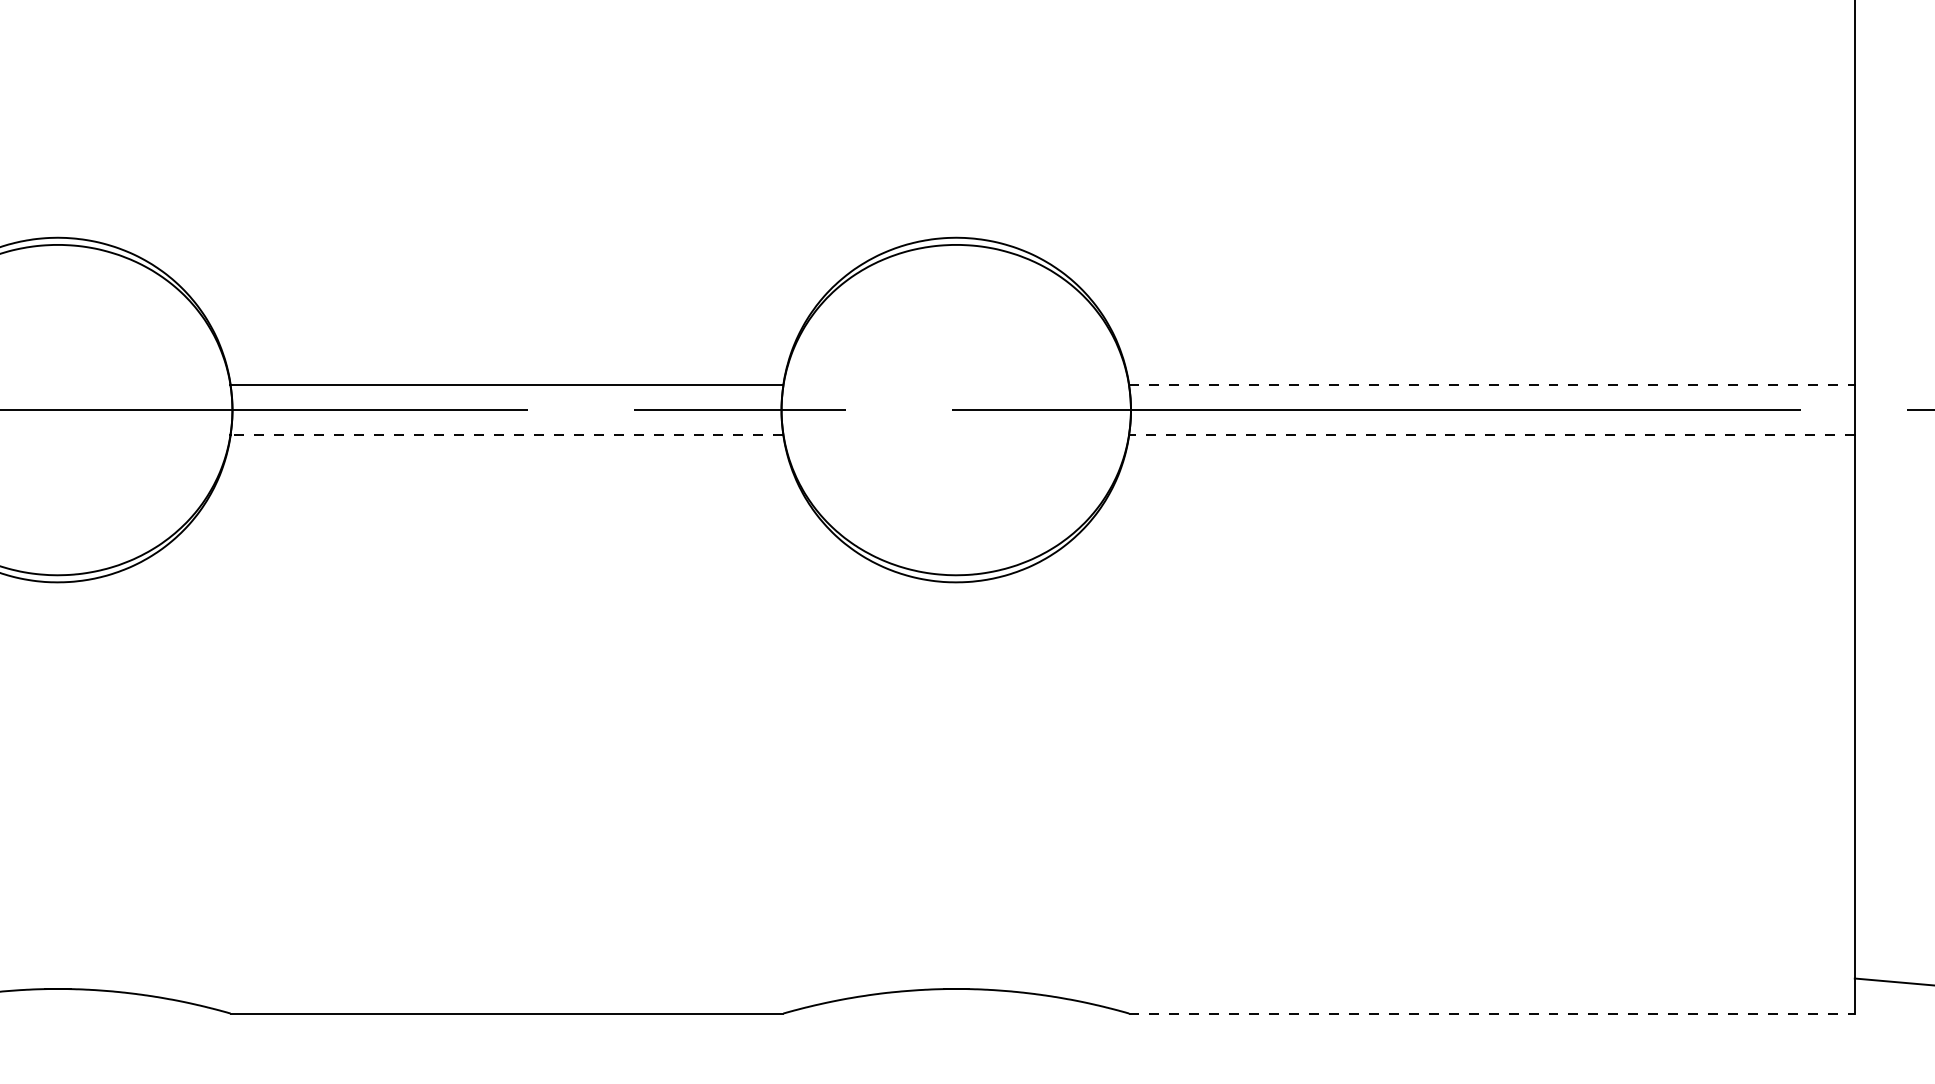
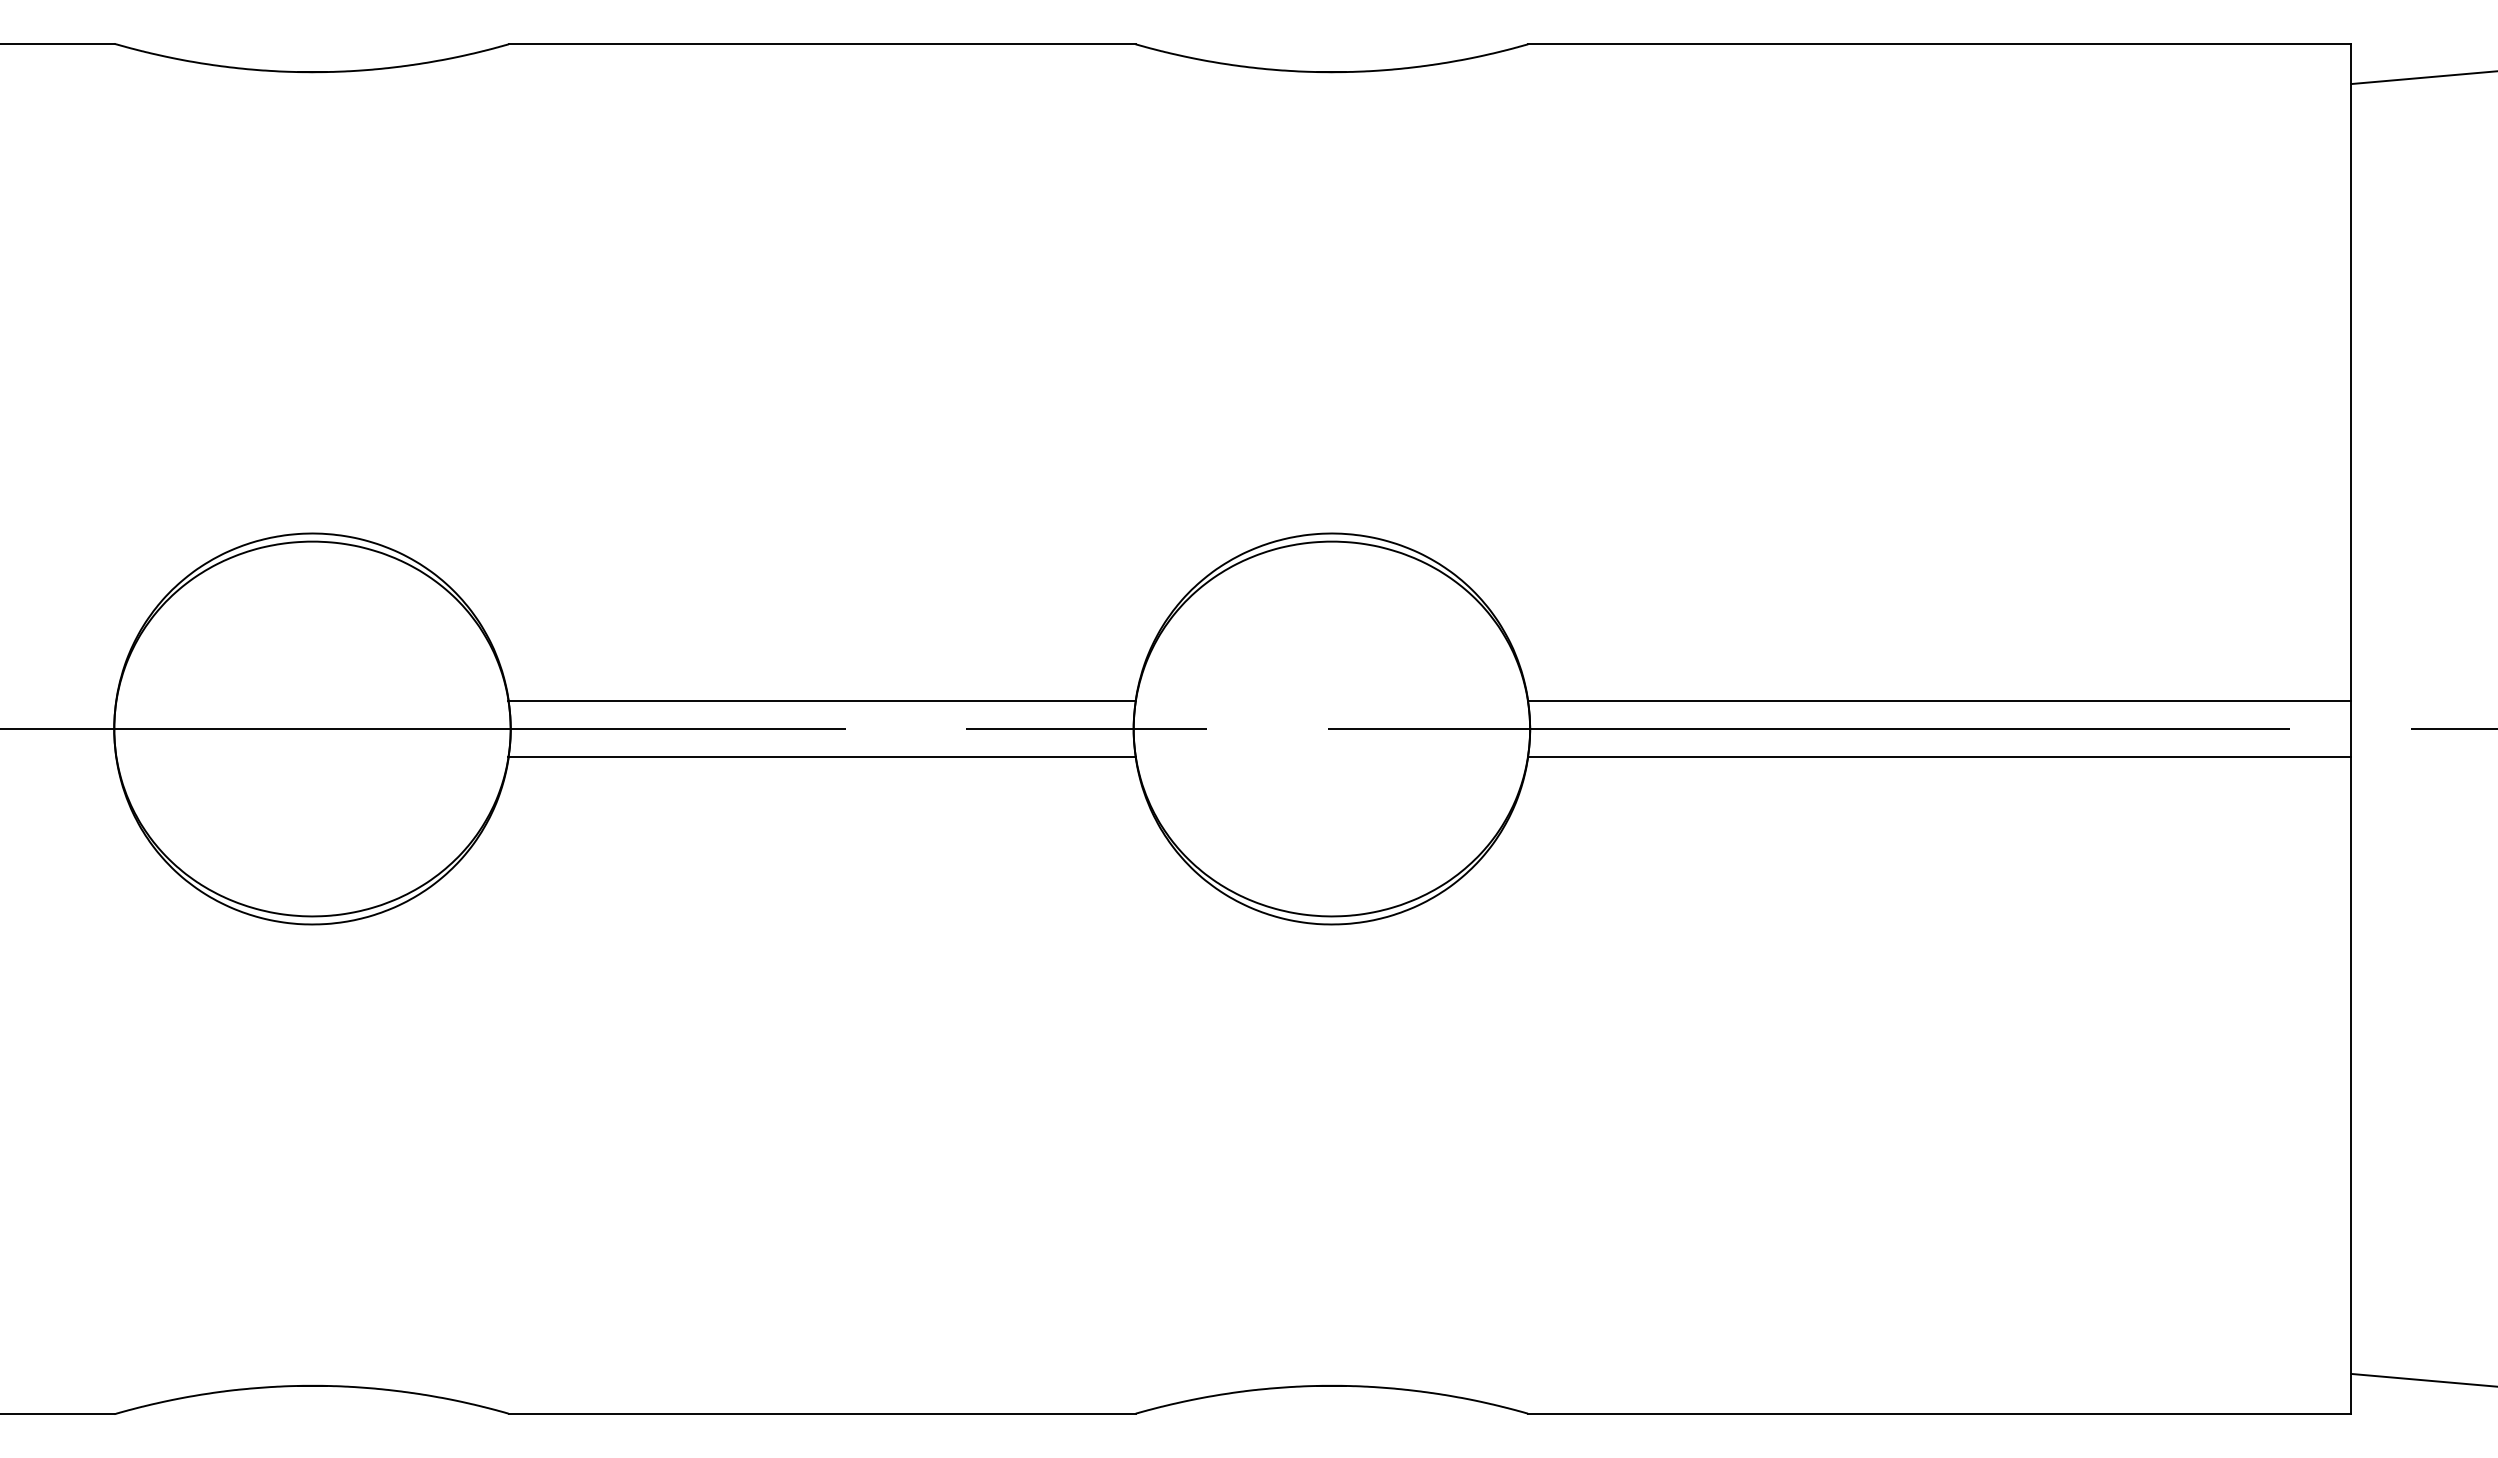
line: (1491, 384) -> (1939, 700), dashed -> solid
line: (507, 435) -> (822, 757), dashed -> solid
line: (1491, 435) -> (1939, 757), dashed -> solid
line: (1491, 1013) -> (1939, 1413), dashed -> solid

